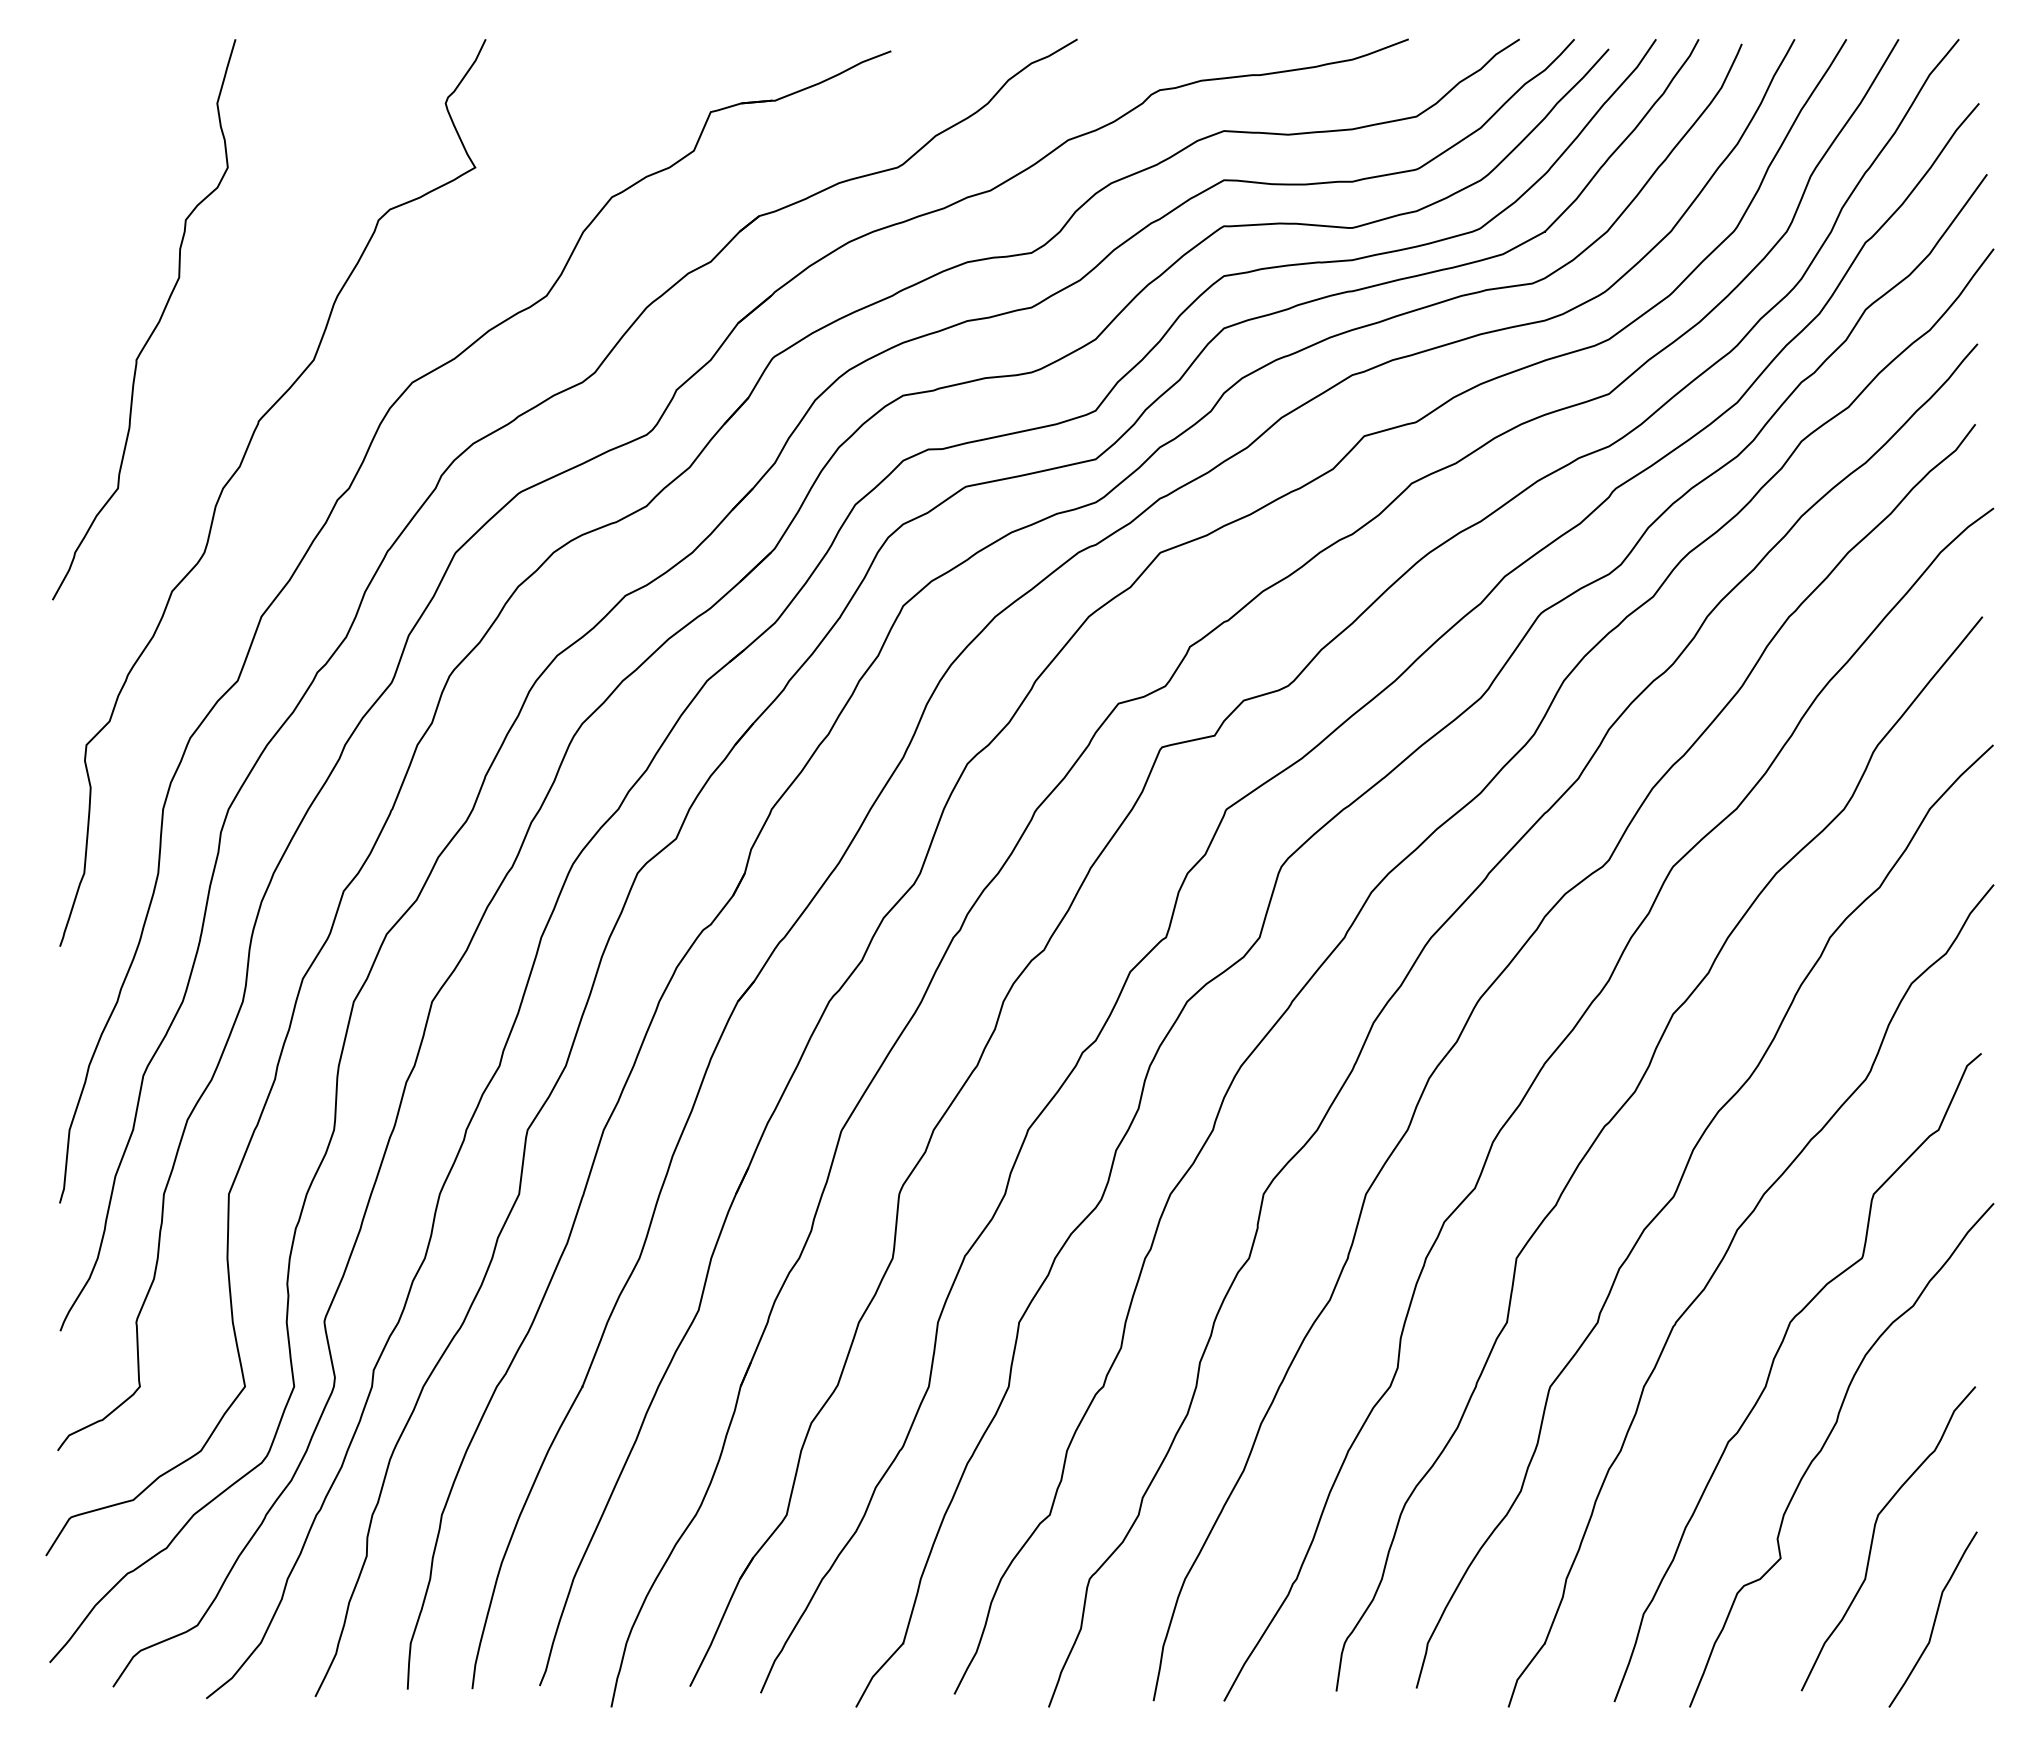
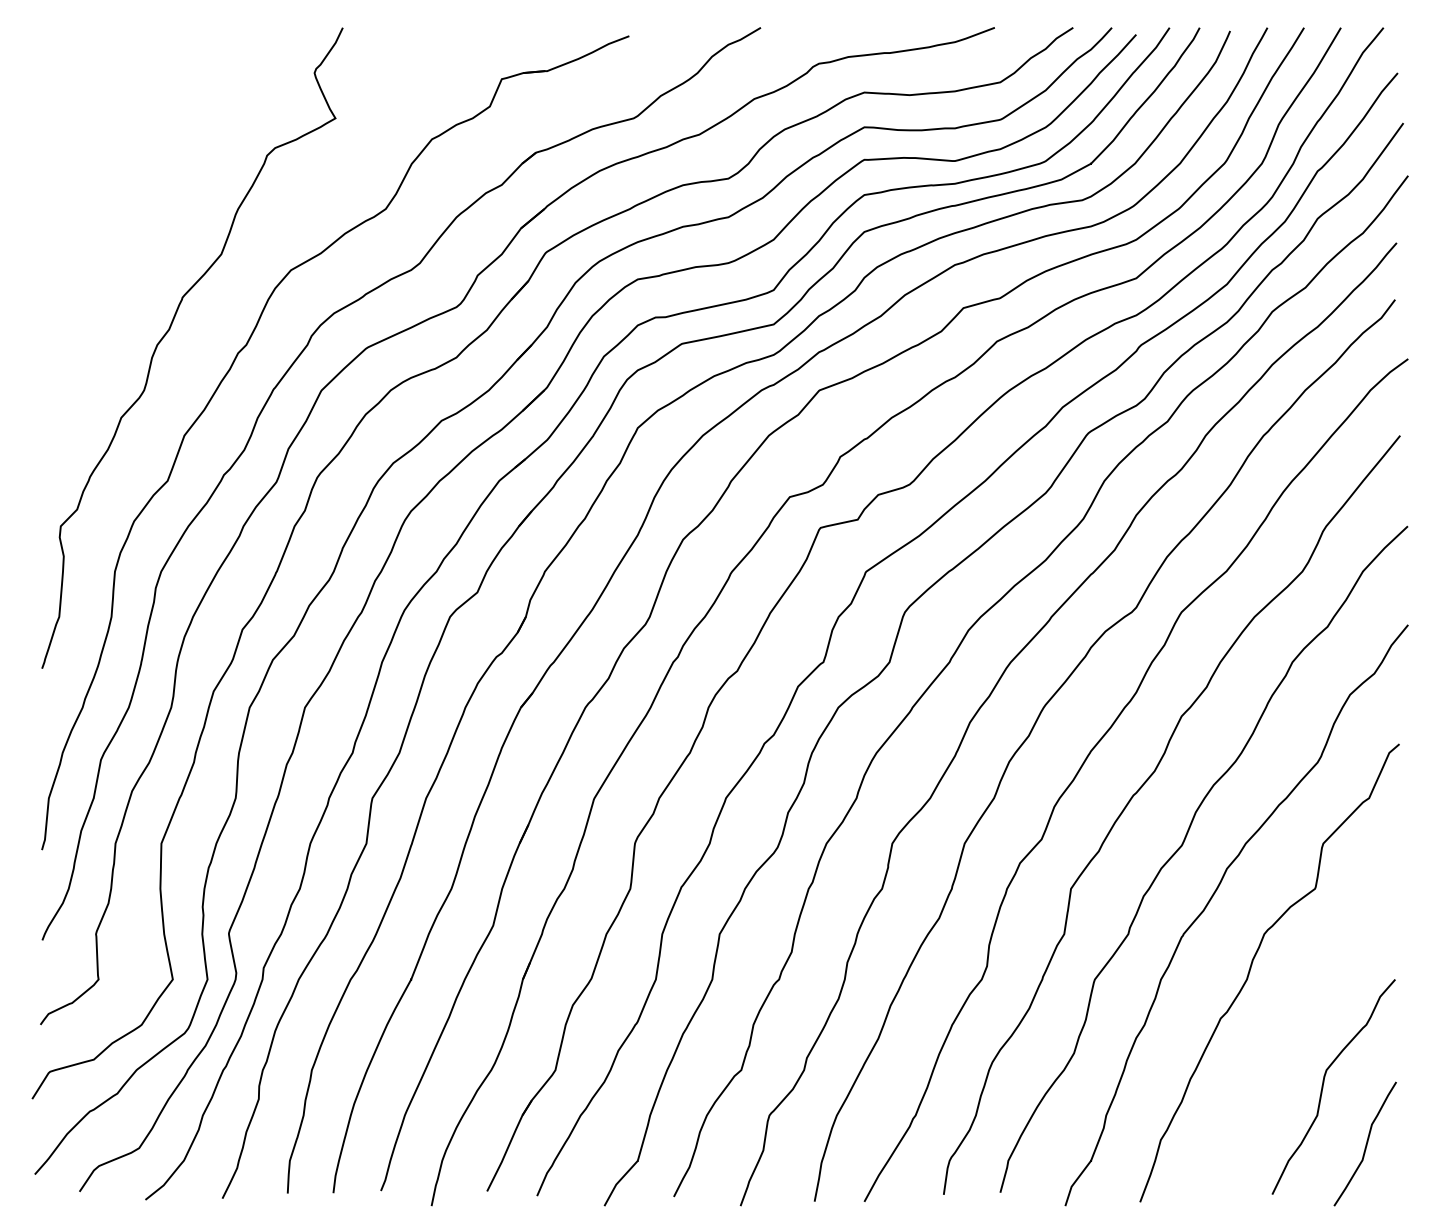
curve: (155, 325) -> (109, 229), removed
curve: (1824, 1446) -> (1288, 1021), removed

